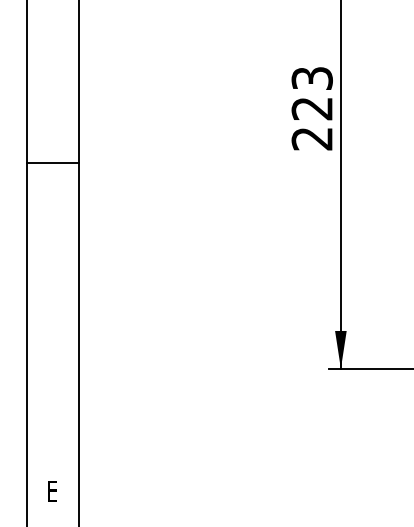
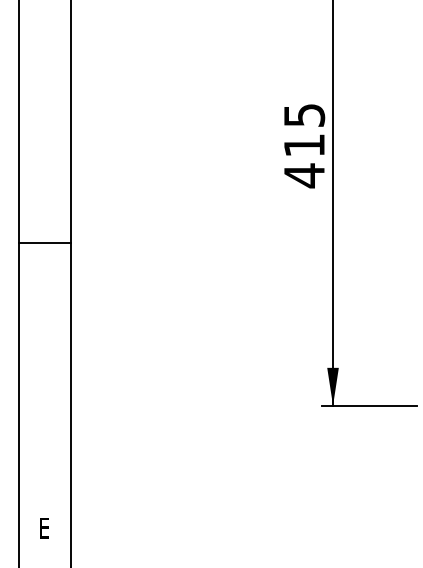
text: (311, 109) -> (303, 146), 223 -> 415
line: (53, 162) -> (45, 243), moved

